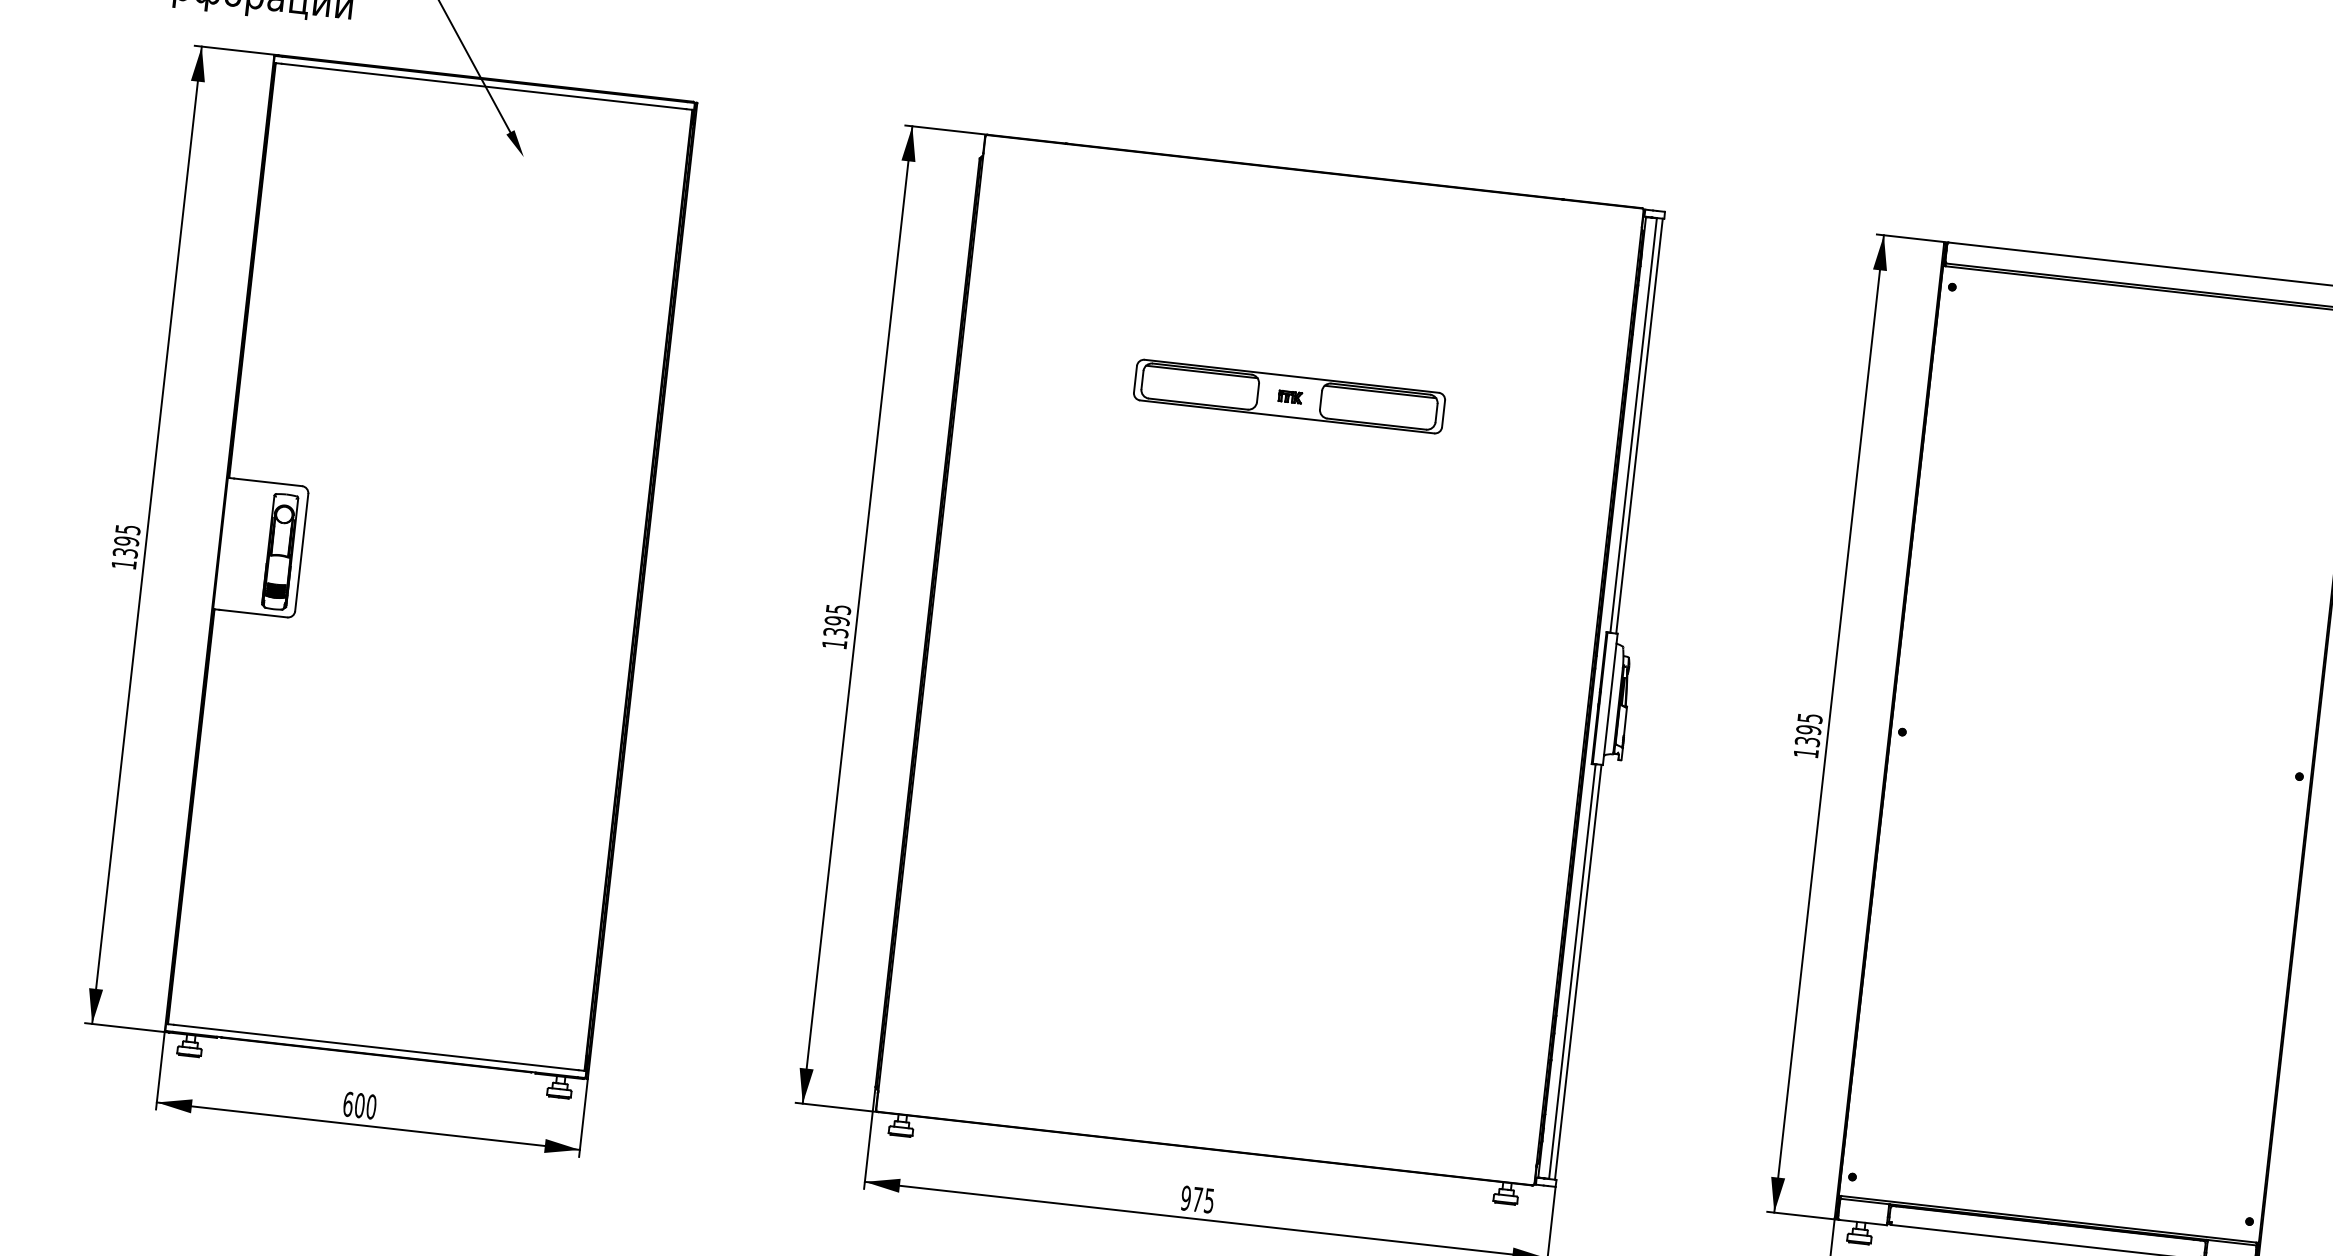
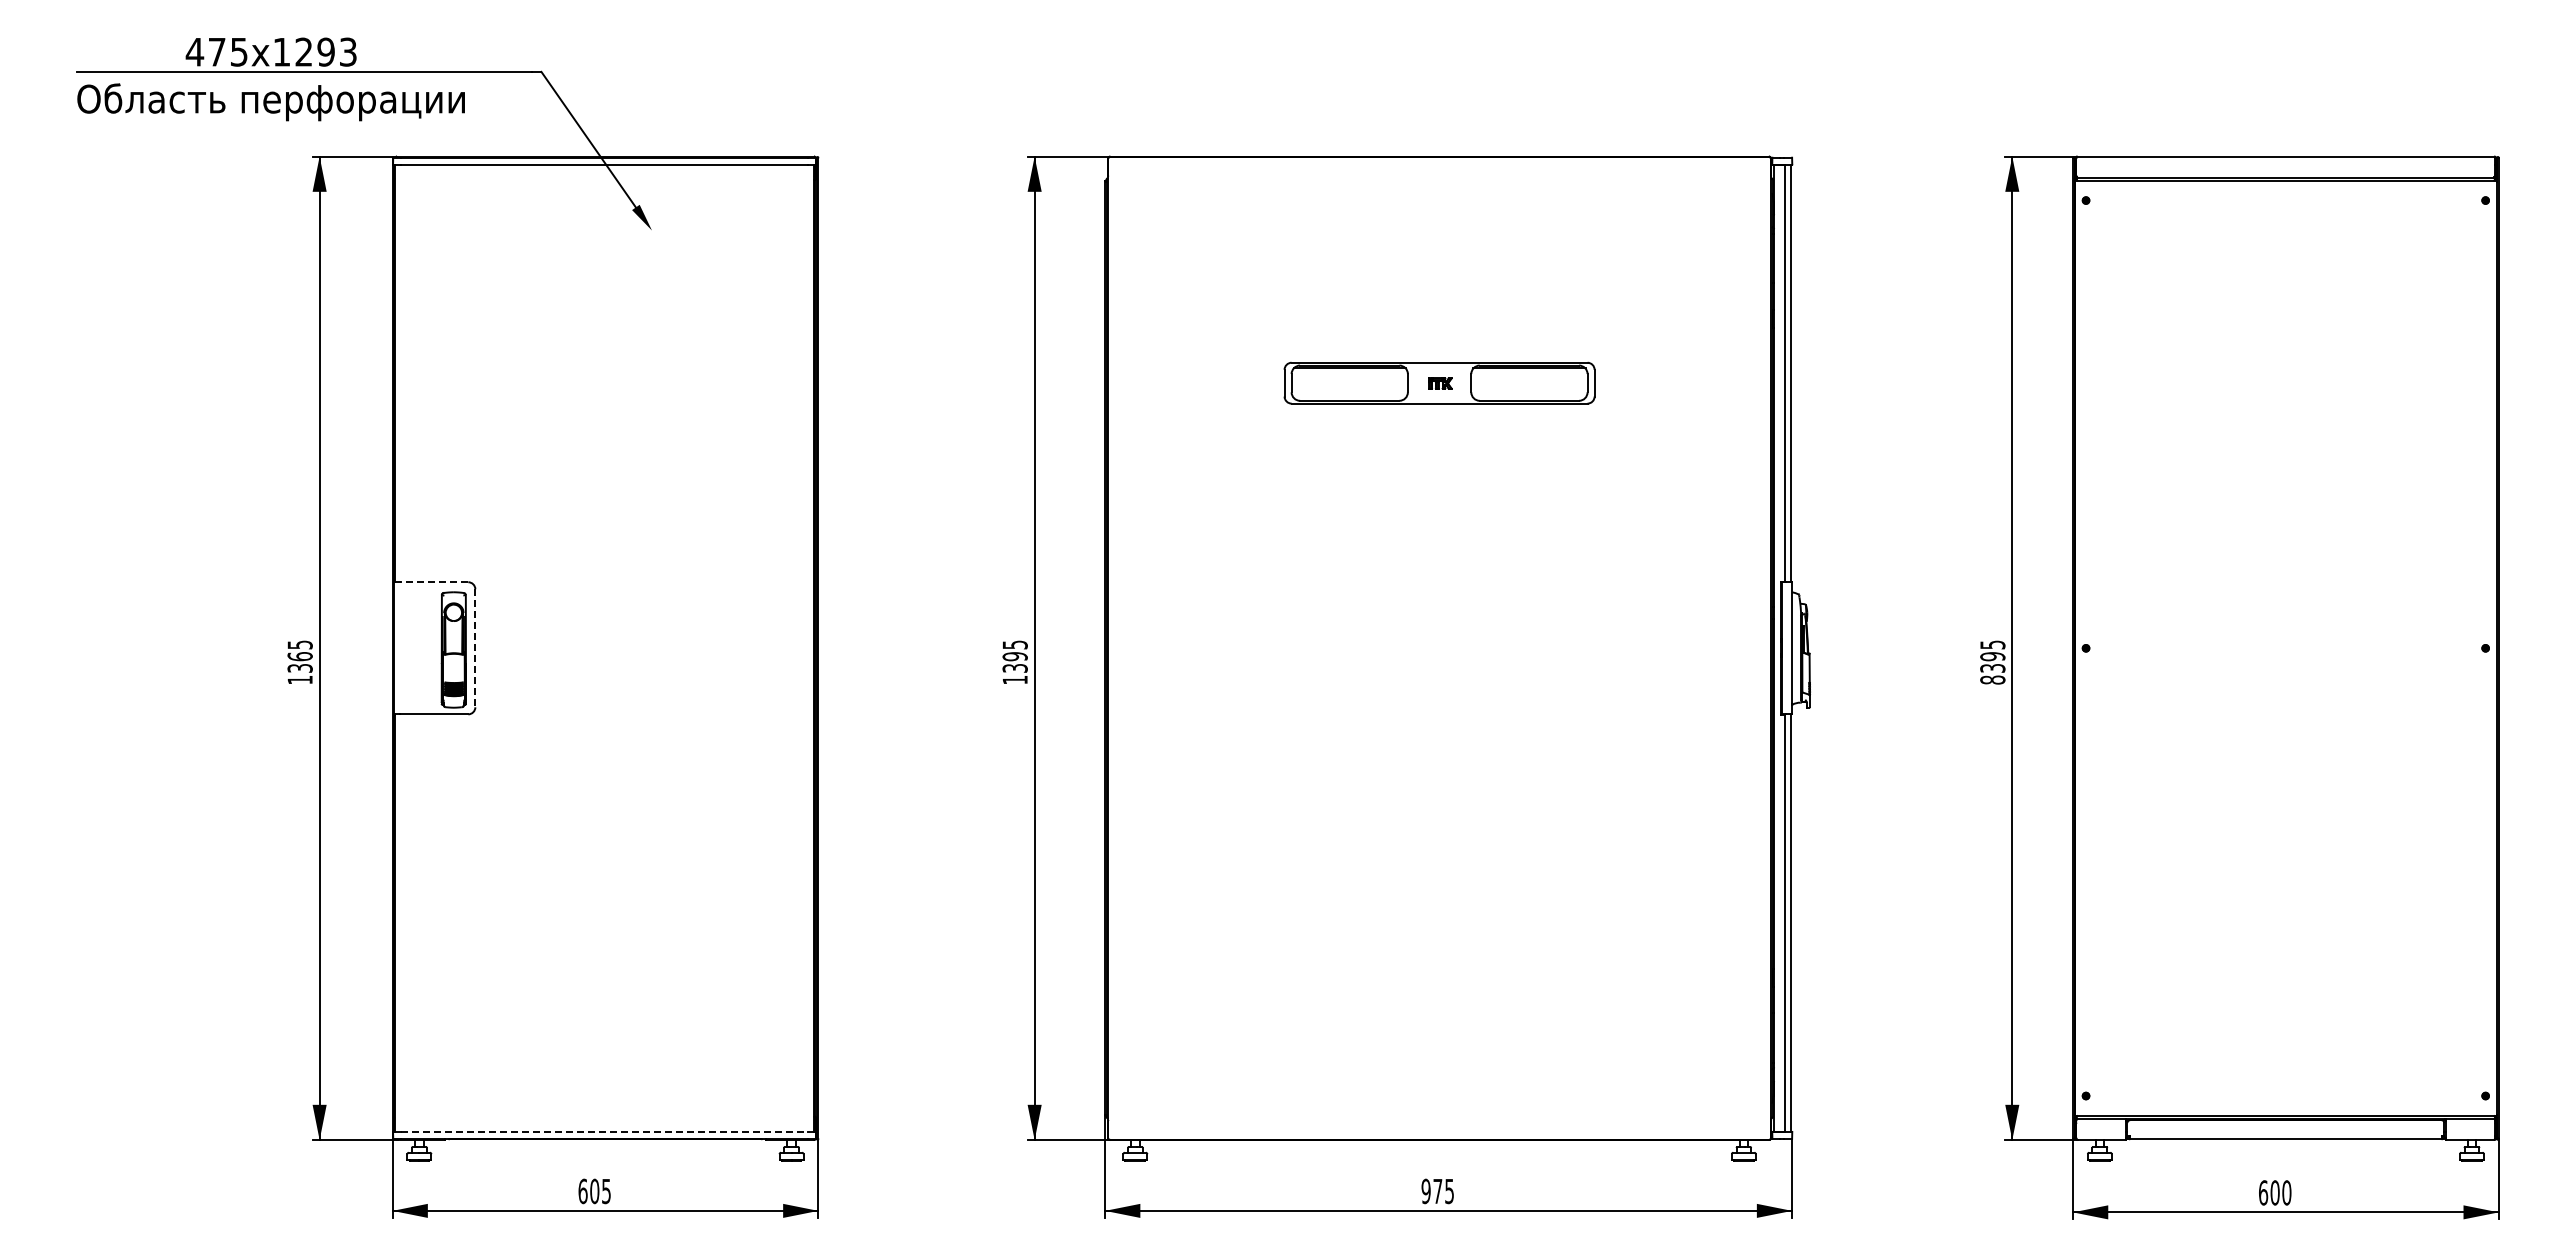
line: (267, 482) -> (433, 582), solid -> dashed
text: (126, 541) -> (299, 656), 1395 -> 1365
line: (301, 552) -> (475, 648), solid -> dashed
text: (1805, 752) -> (1992, 679), 1395 -> 8395
line: (376, 1047) -> (604, 1131), solid -> dashed
text: (371, 1107) -> (606, 1191), 600 -> 605

